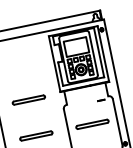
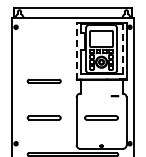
line: (98, 52) -> (122, 48), solid -> dashed
line: (54, 63) -> (76, 50), solid -> dashed

